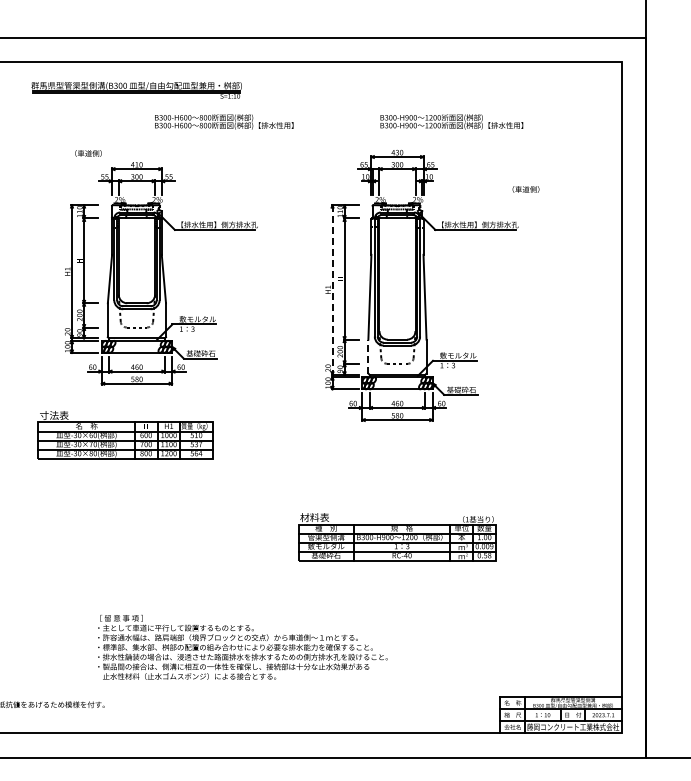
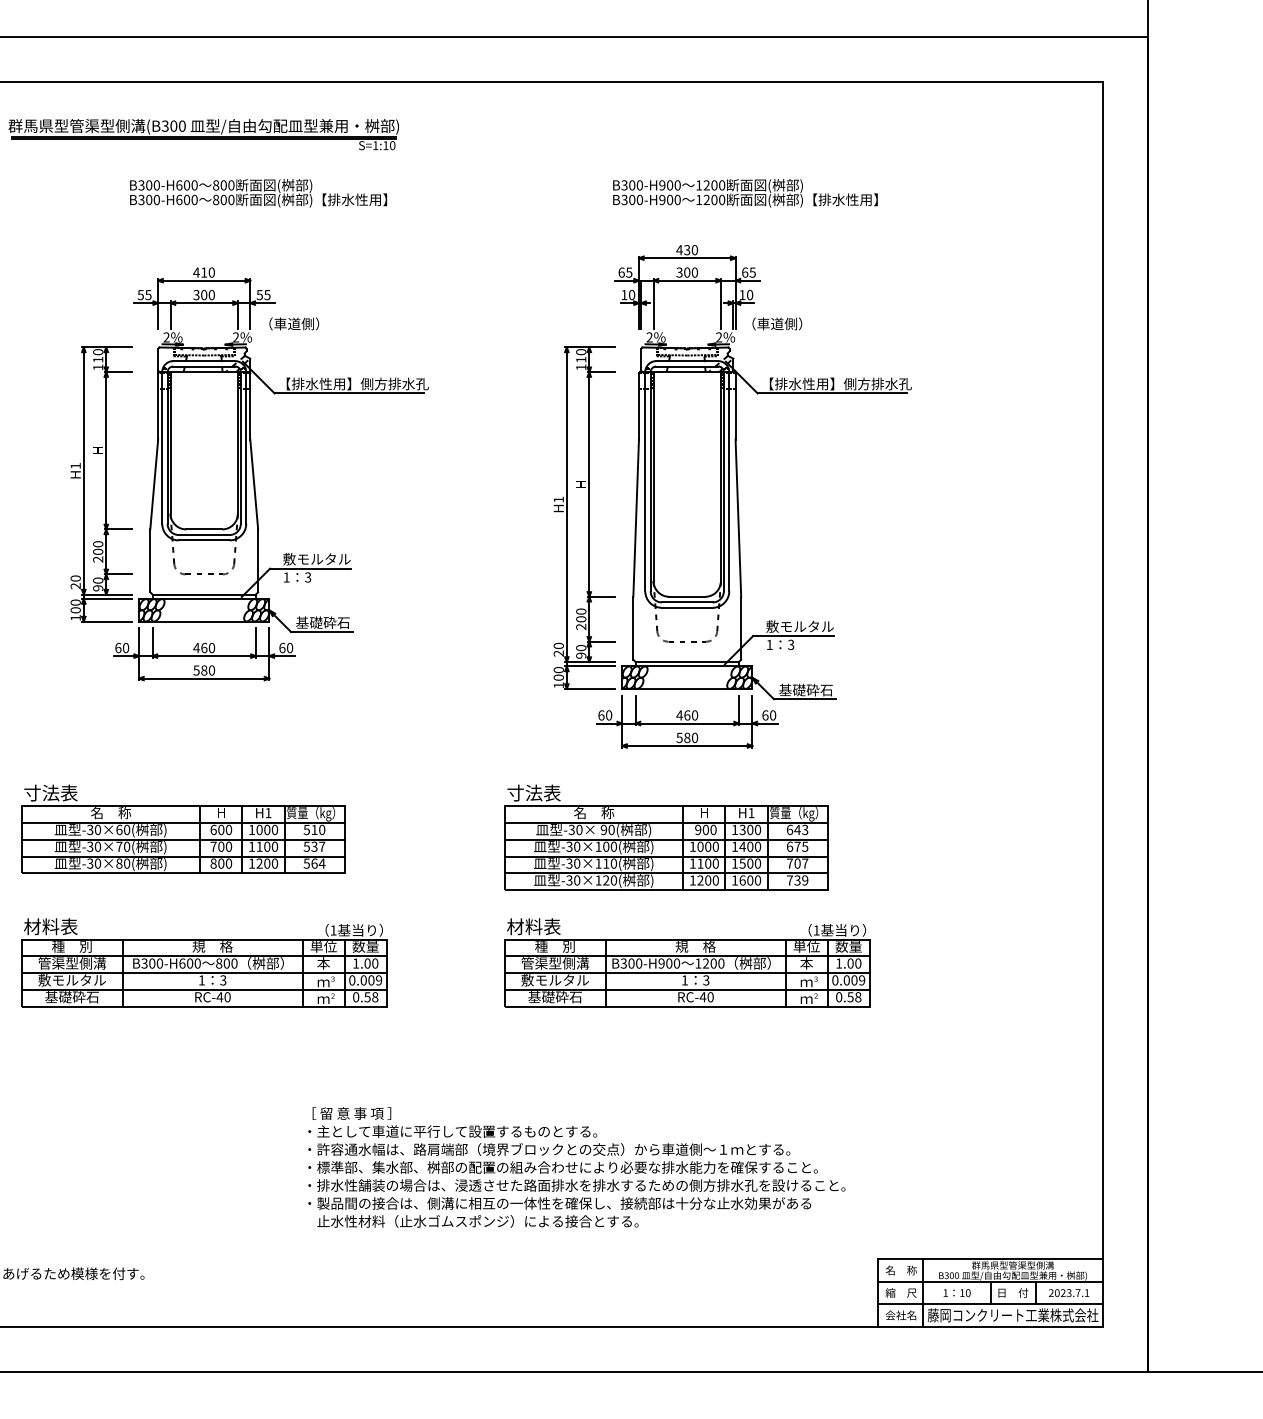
text: (224, 121) -> (259, 192), moved
text: (451, 121) -> (744, 192), moved
text: (88, 153) -> (294, 323), moved
text: (525, 189) -> (776, 323), moved
line: (332, 289) -> (566, 503), dashed -> solid
line: (368, 356) -> (633, 628), dashed -> solid
part: (125, 435) -> (183, 830), moved
part: (385, 469) -> (665, 837), added
part: (136, 537) -> (203, 963), added
text: (242, 647) -> (576, 1167), moved

